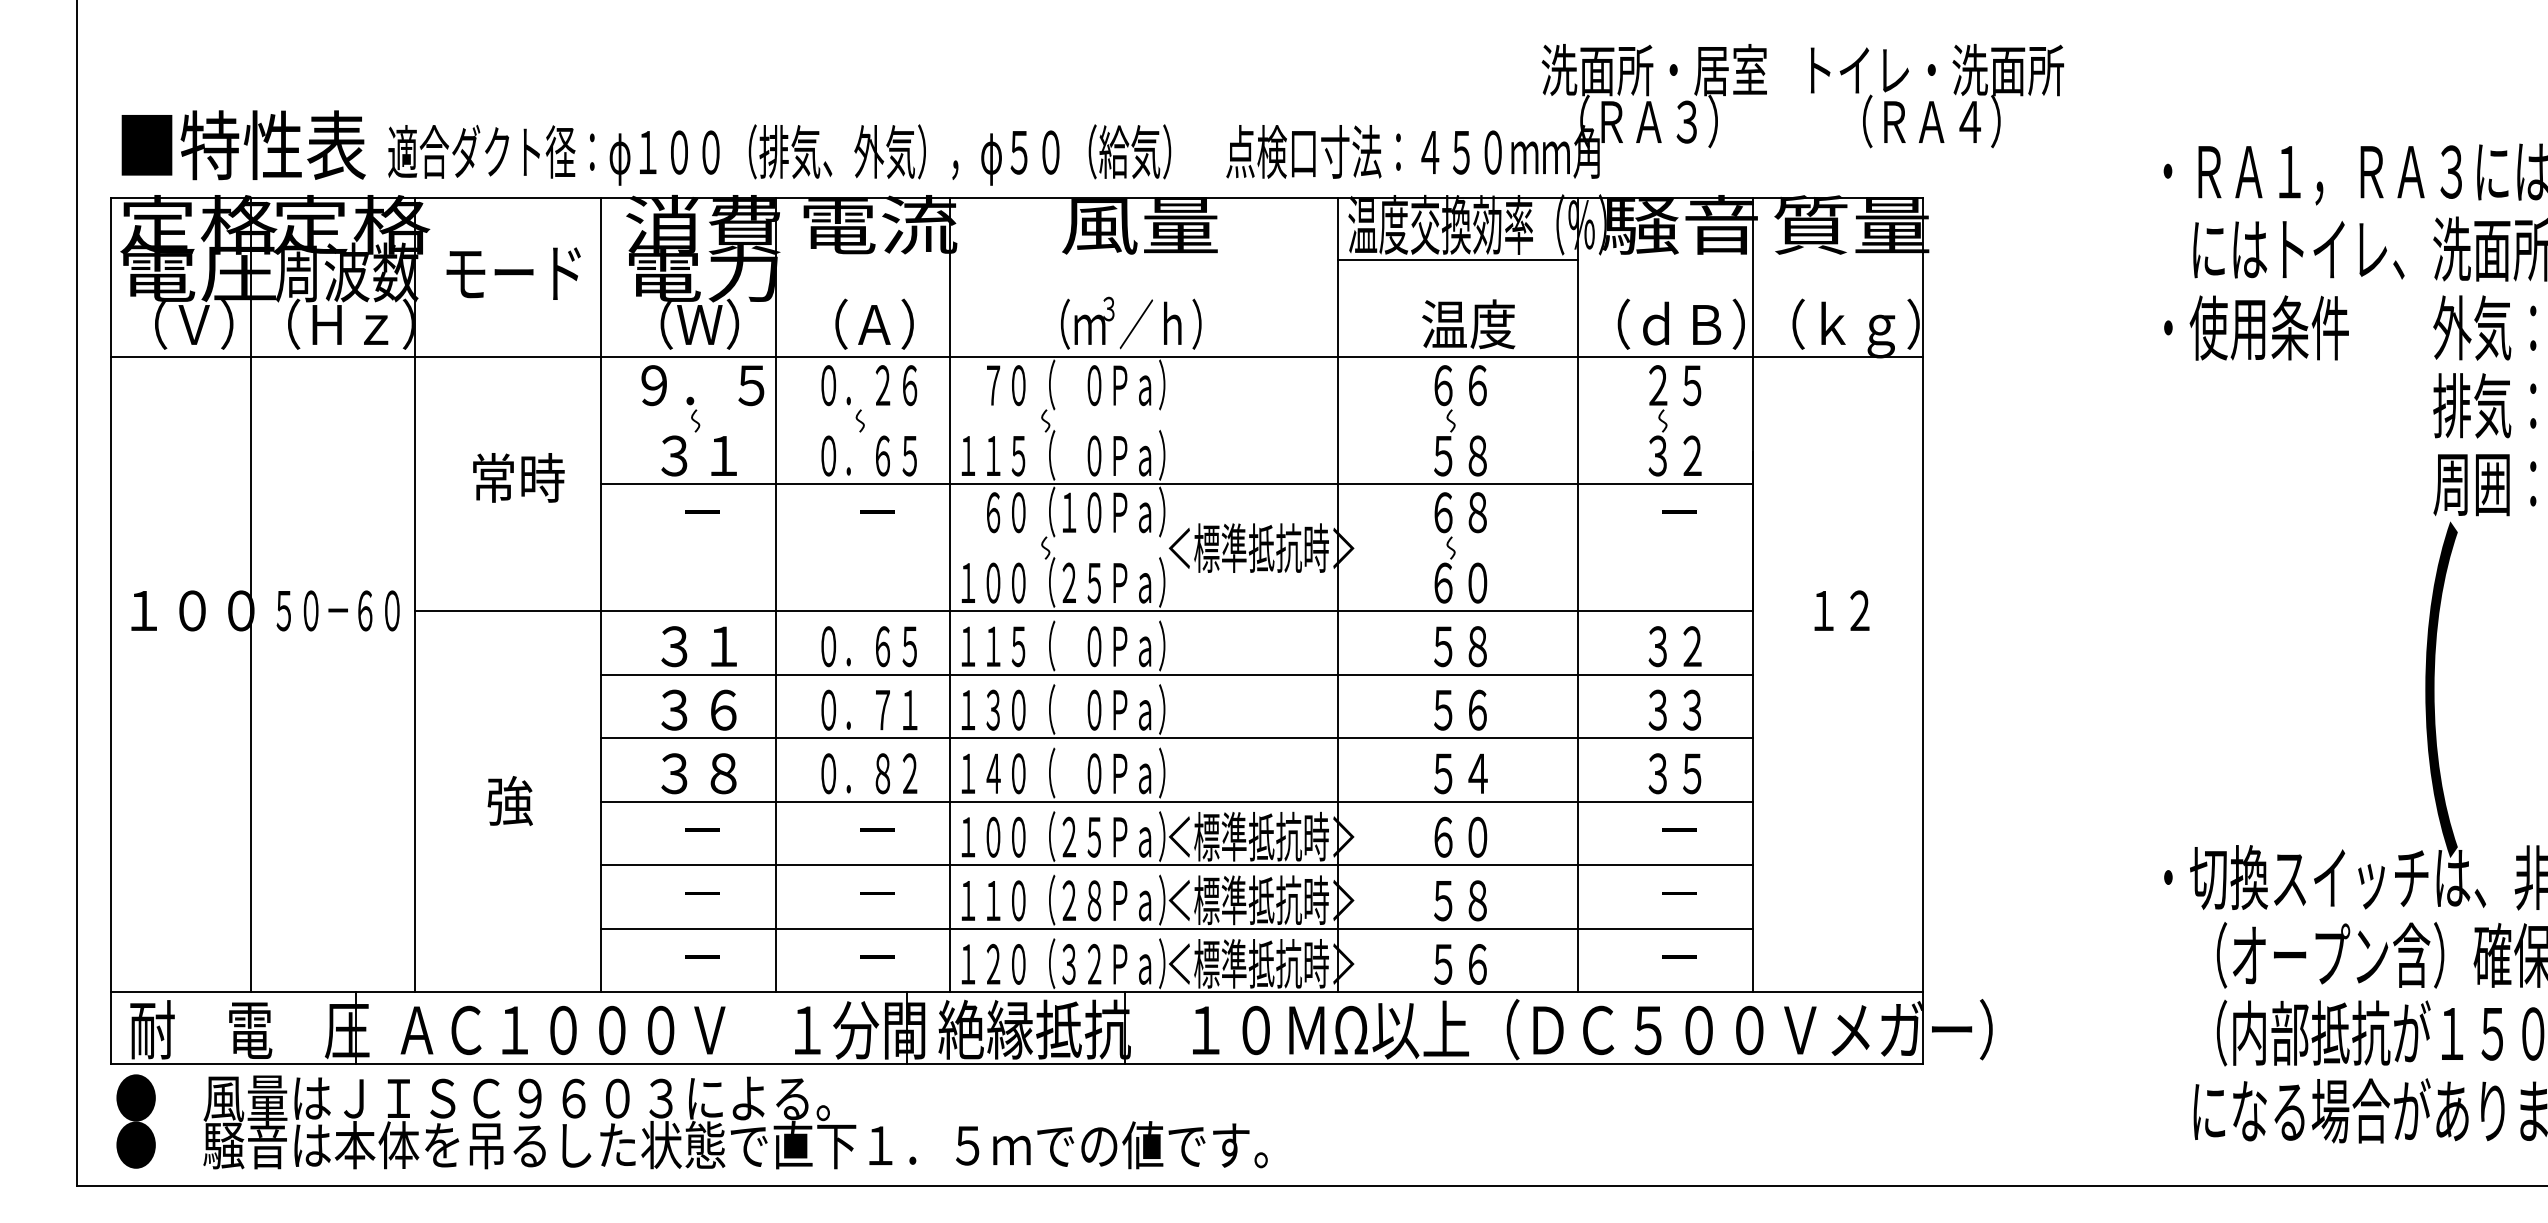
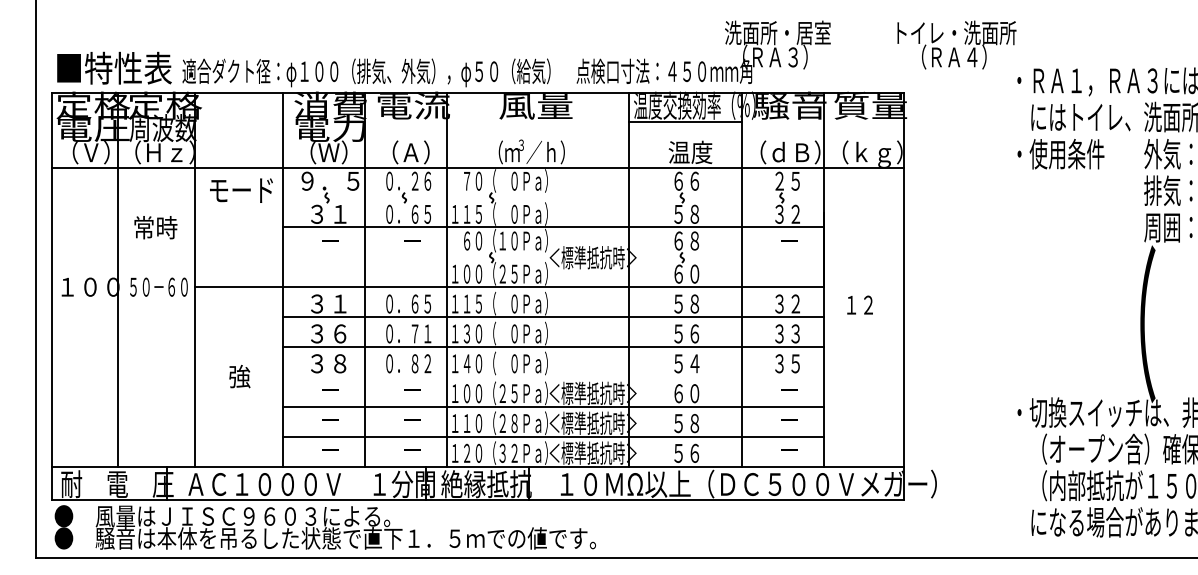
text: (1936, 94) -> (956, 44), moved
text: (513, 273) -> (241, 190), moved
text: (517, 477) -> (155, 227), moved
text: (1840, 609) -> (859, 304), moved
line: (1177, 800) -> (553, 376), removed

